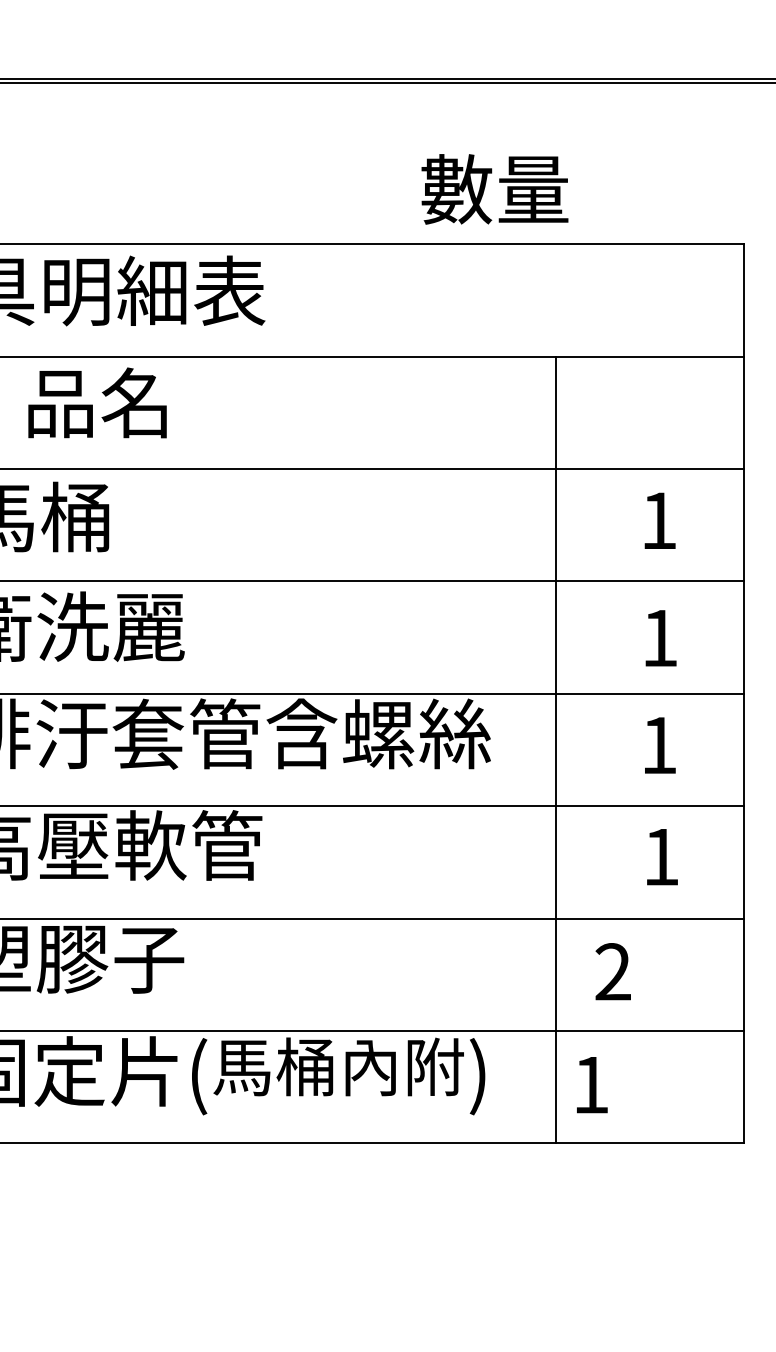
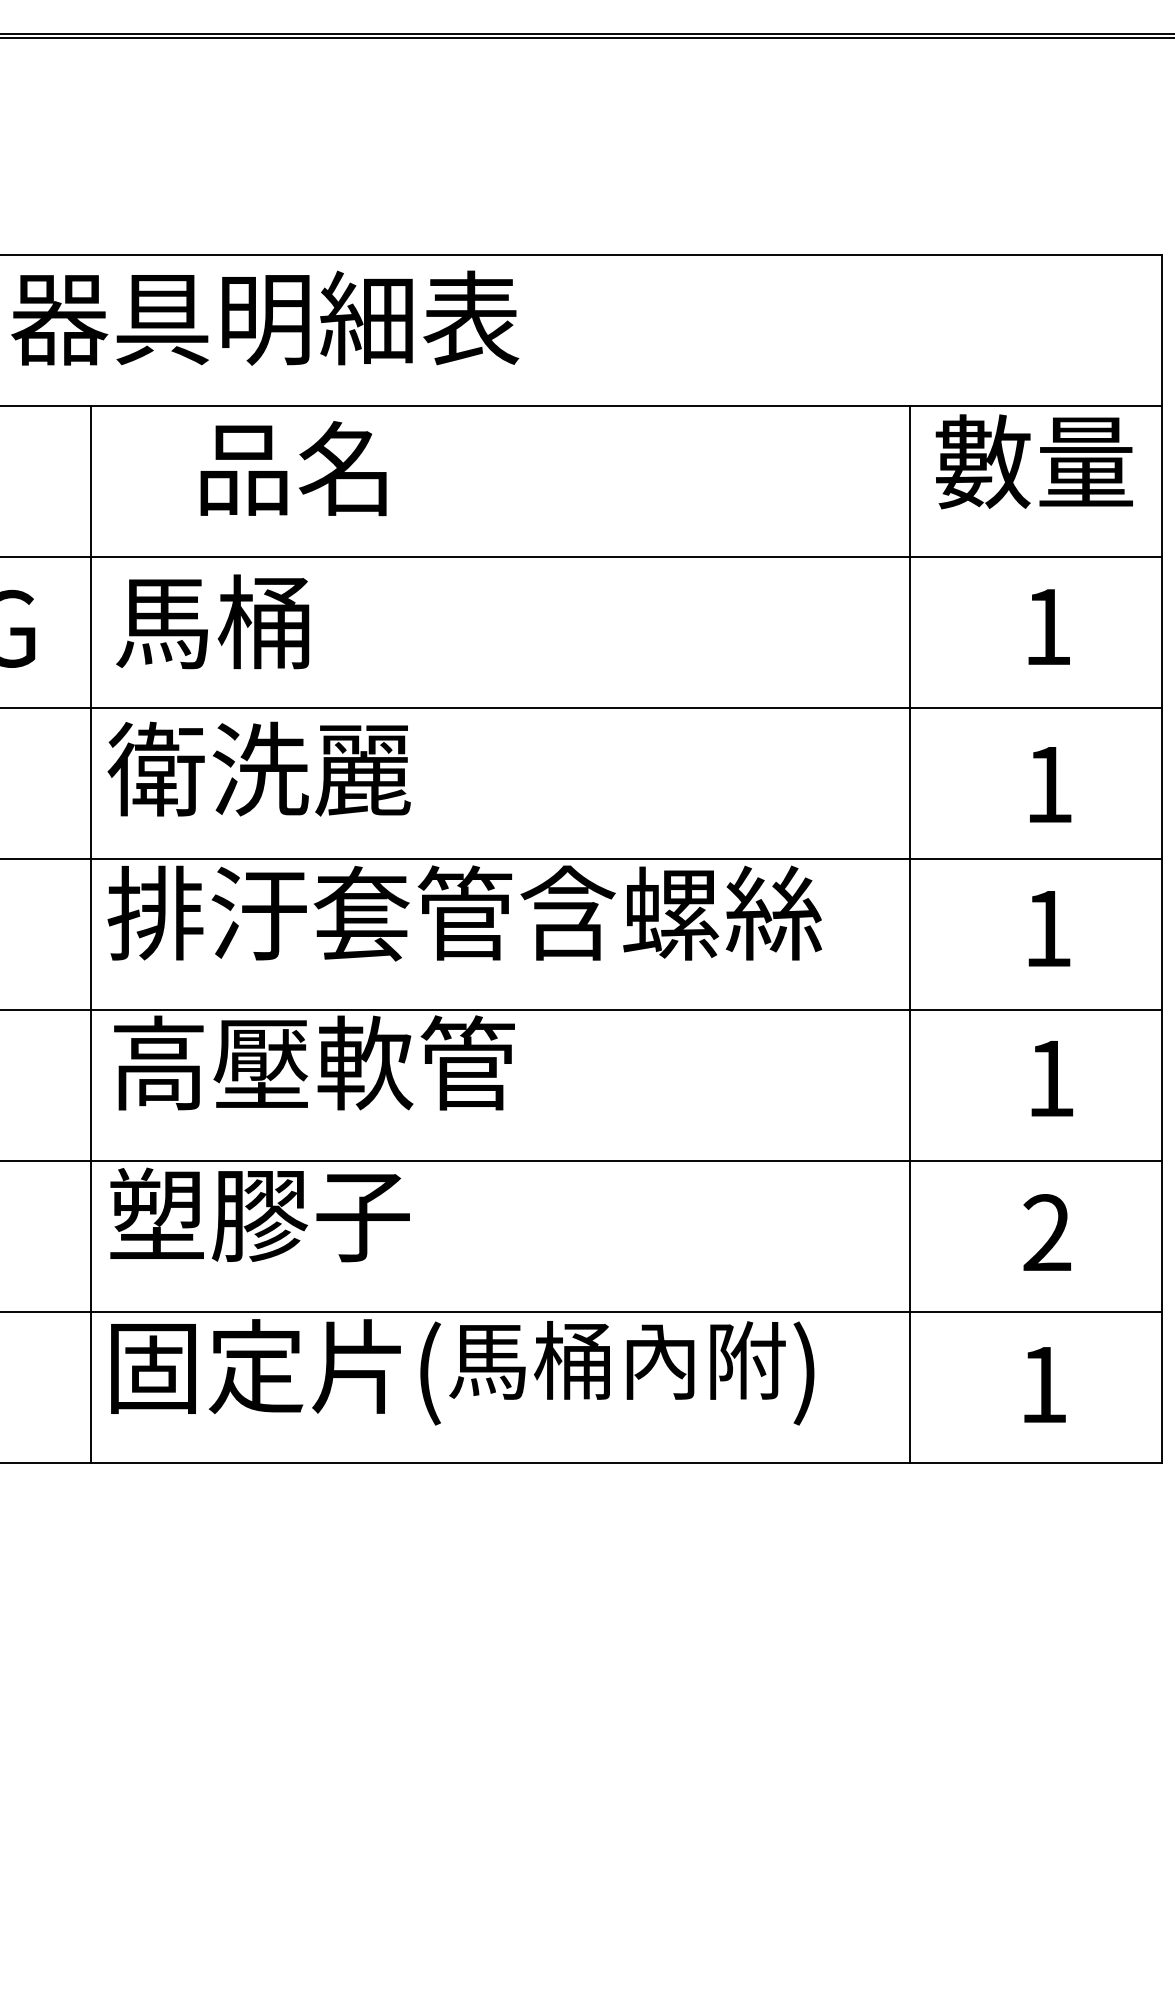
text: (494, 189) -> (1033, 461), moved
text: (612, 971) -> (1046, 1232), moved
text: (591, 1084) -> (1044, 1384), moved

